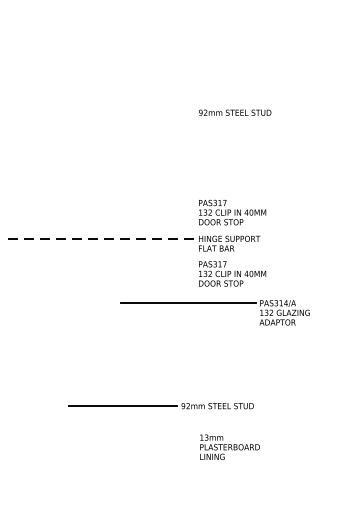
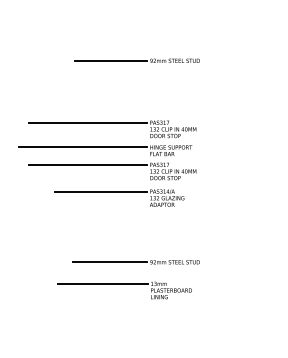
line: (141, 112) -> (110, 60), added
line: (107, 202) -> (87, 122), added
line: (101, 238) -> (83, 147), dashed -> solid
line: (109, 263) -> (88, 164), added
part: (215, 311) -> (119, 197), moved
part: (160, 406) -> (135, 262), moved
line: (129, 437) -> (102, 283), added

